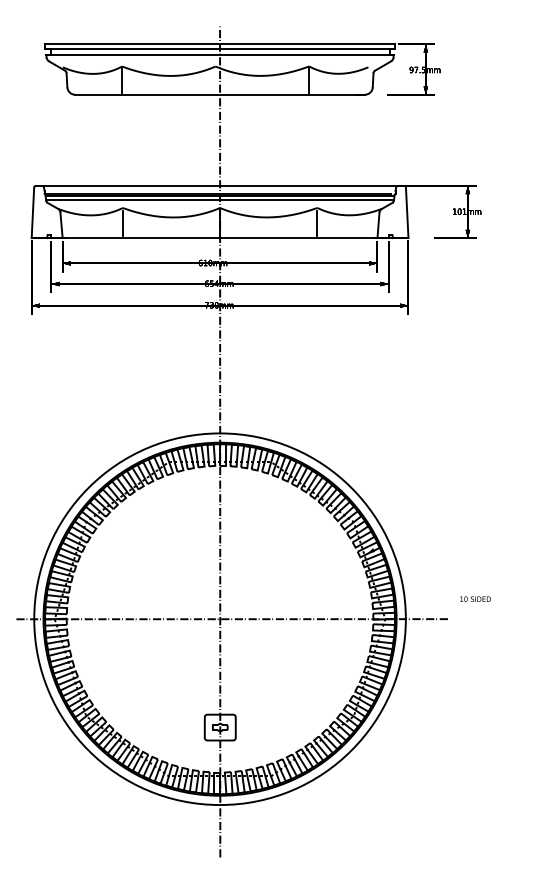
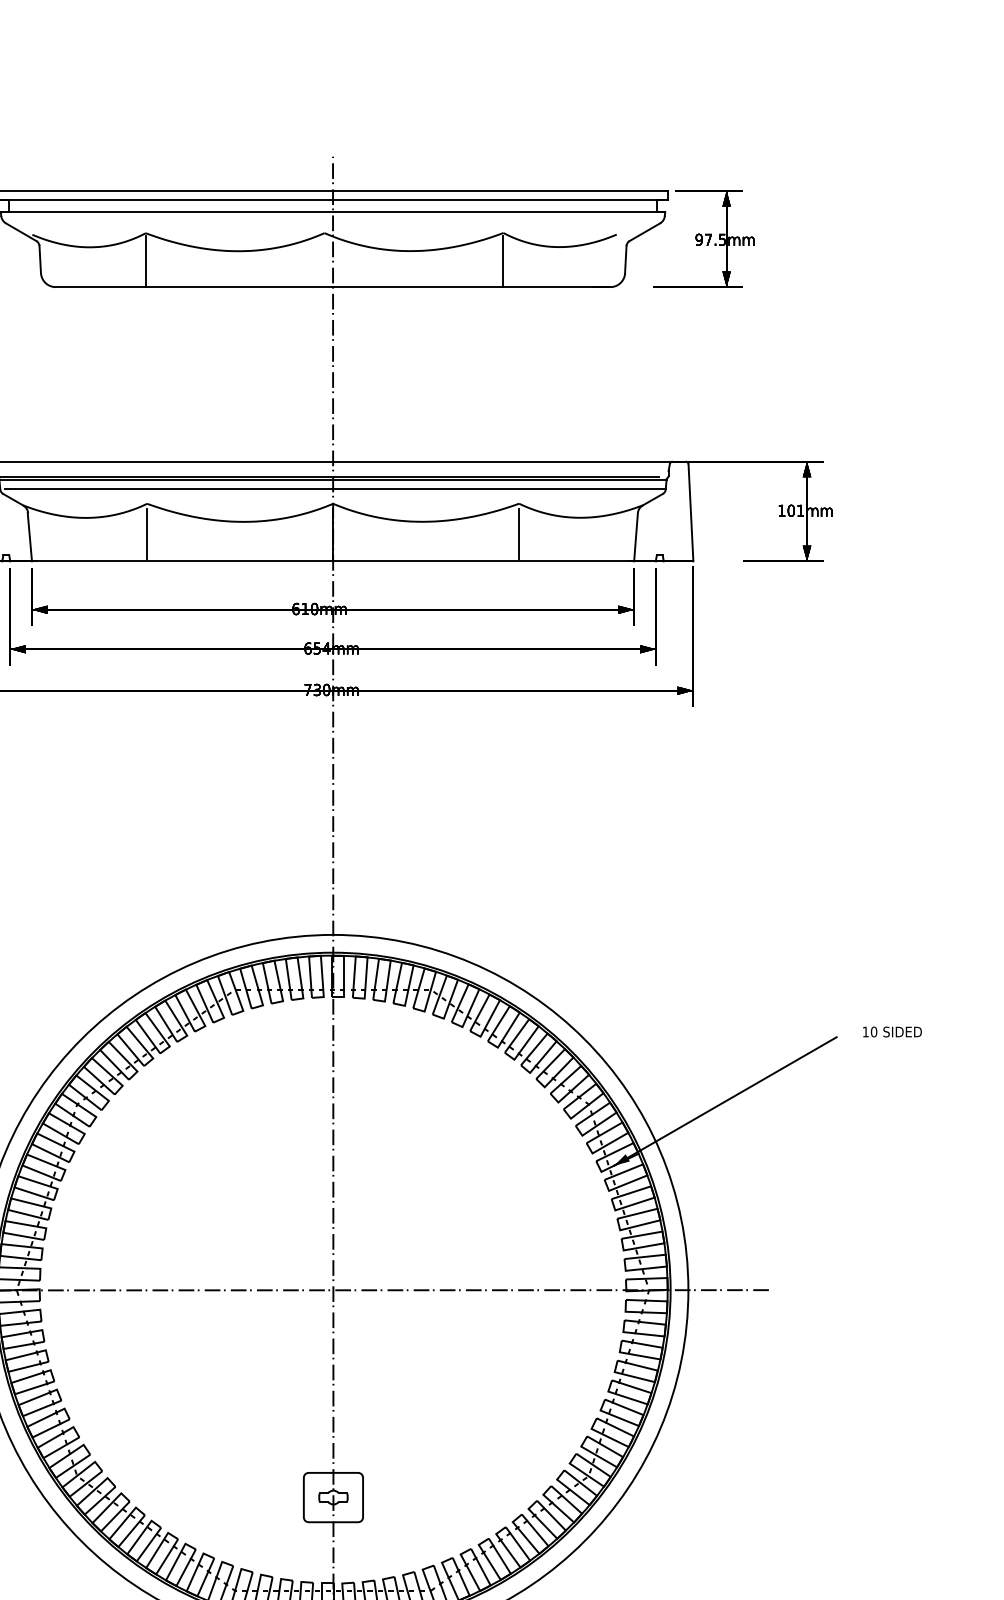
line: (425, 520) -> (725, 1101), added
text: (475, 598) -> (892, 1030), moved

